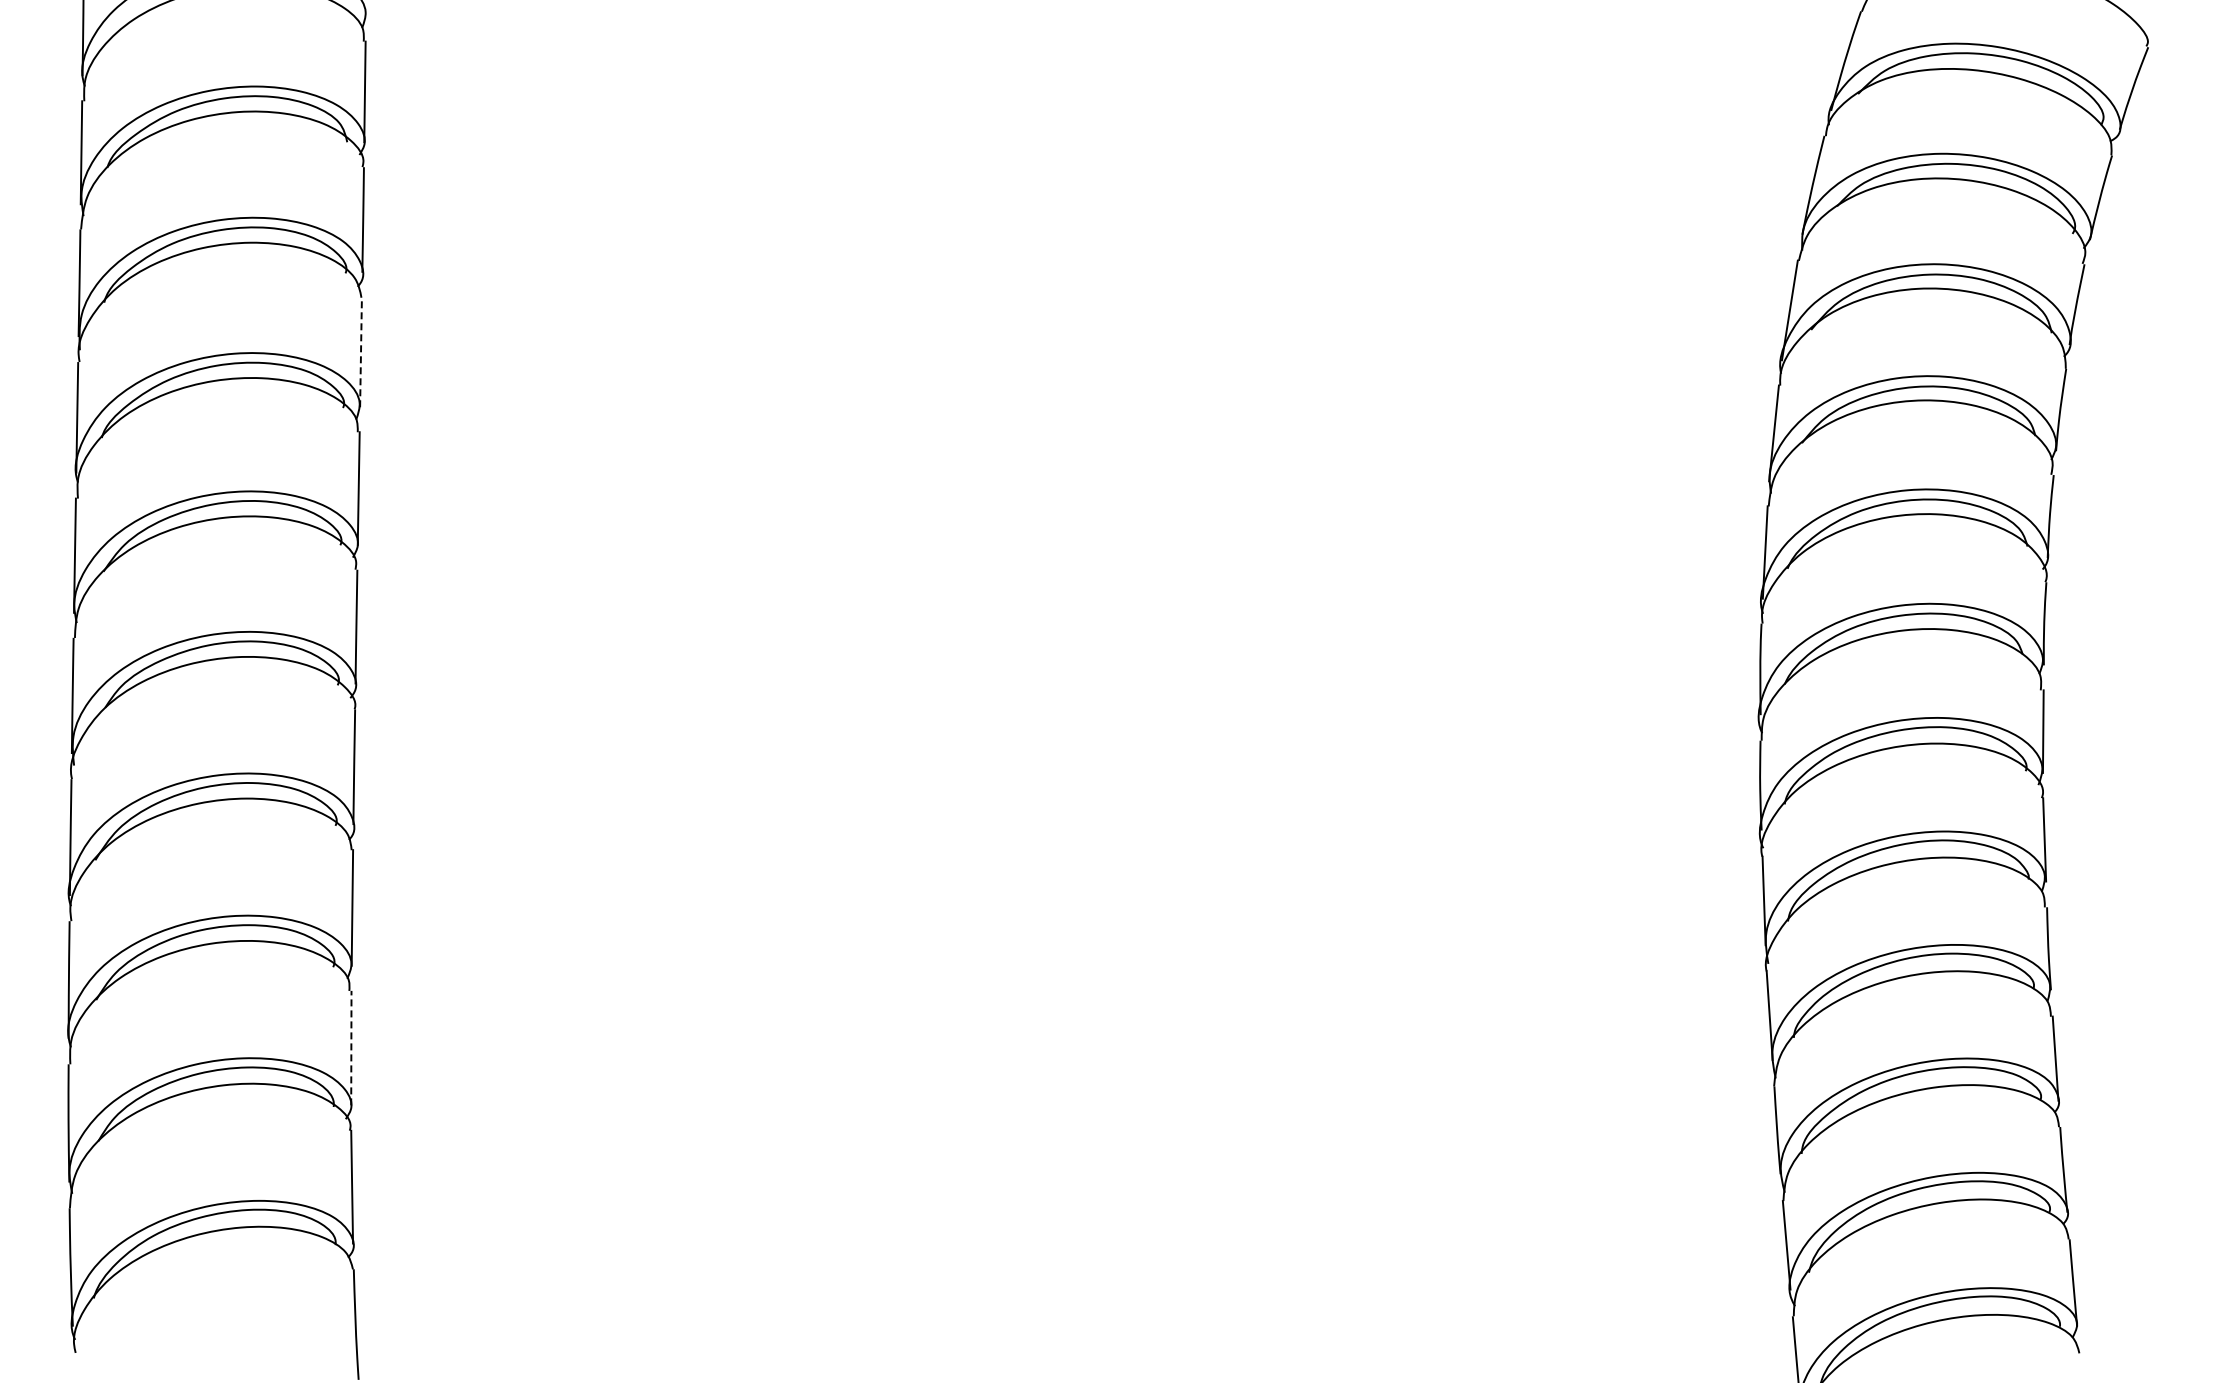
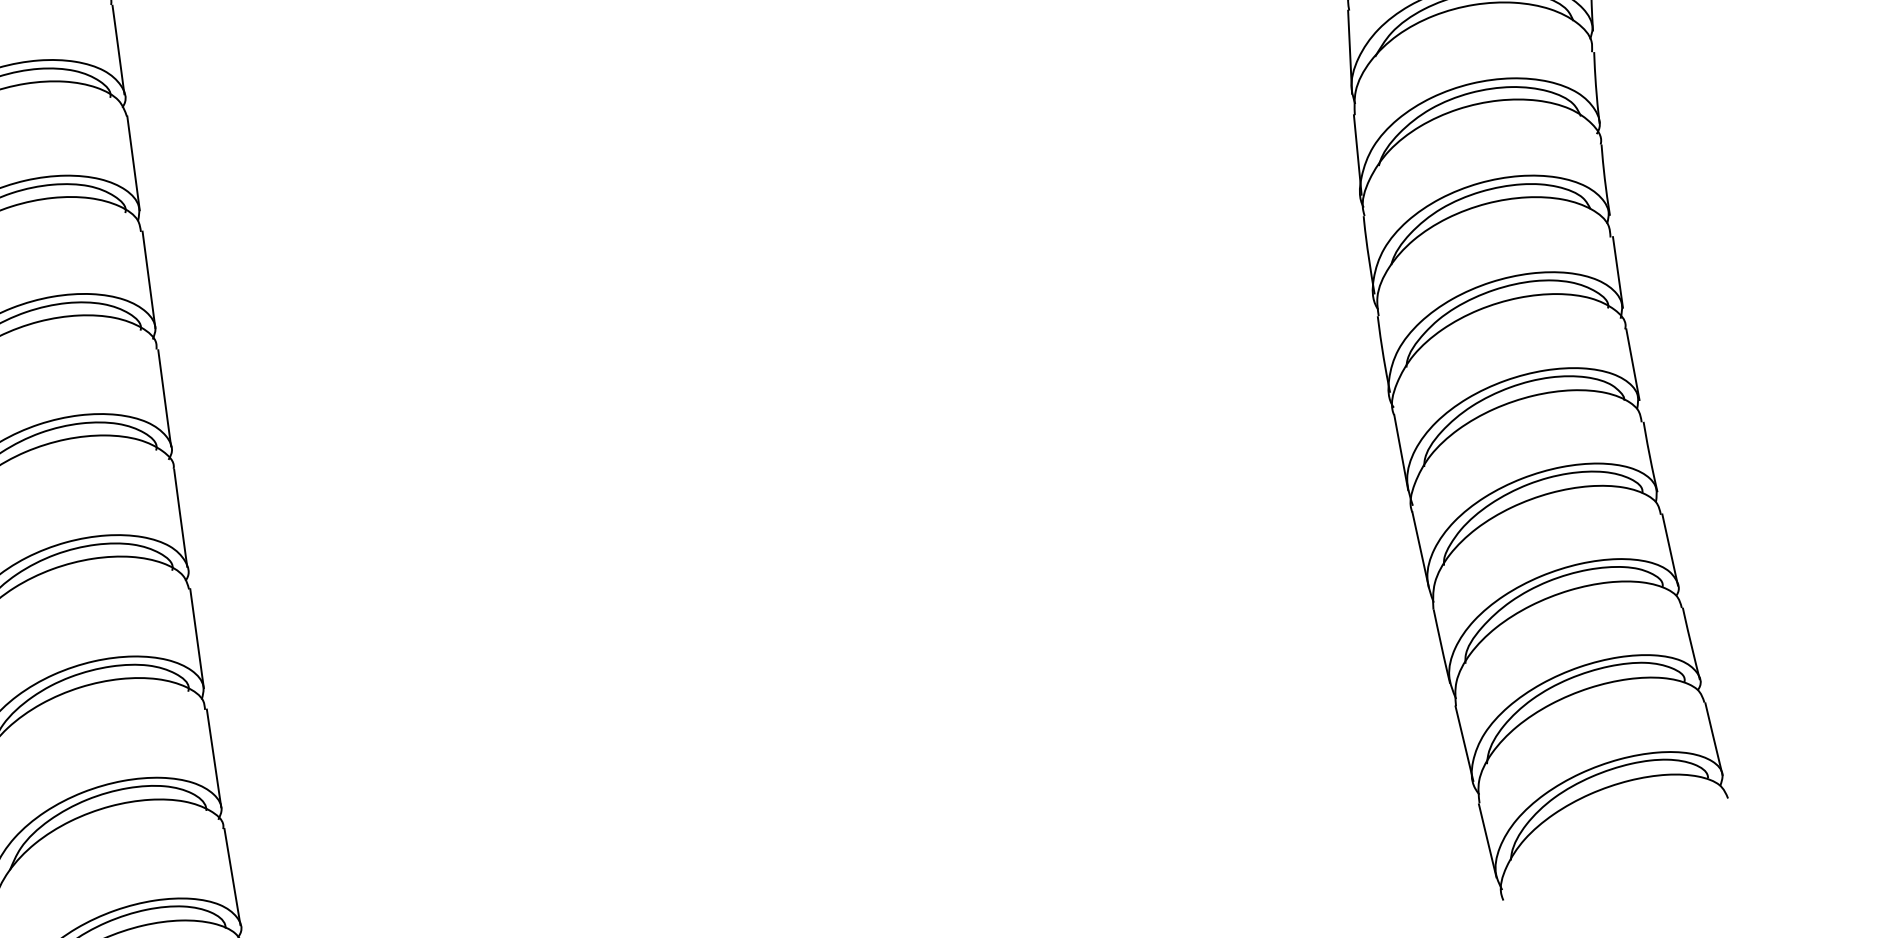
line: (361, 352) -> (133, 163), dashed -> solid
line: (351, 1047) -> (214, 757), dashed -> solid

